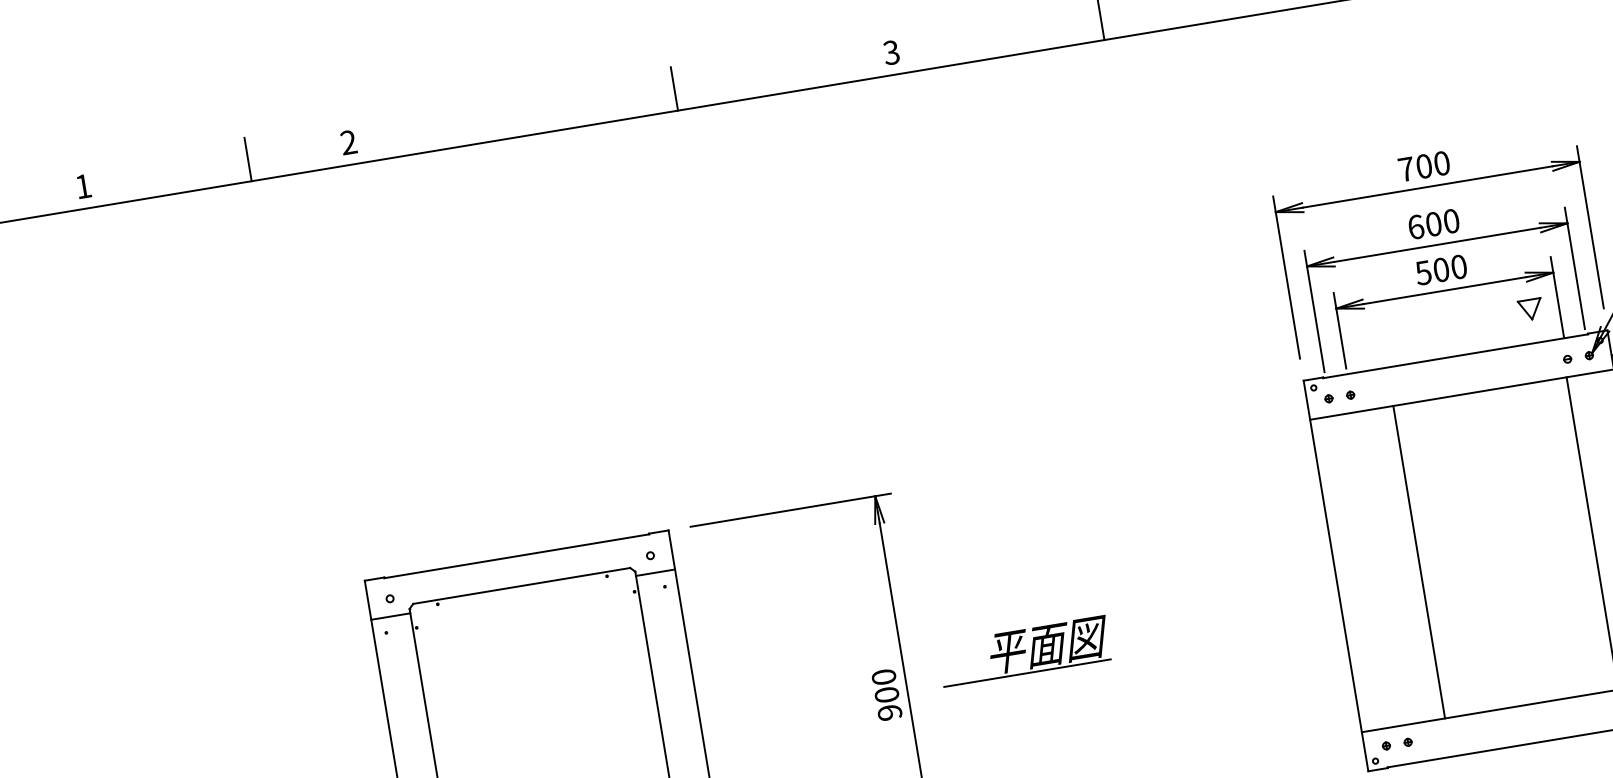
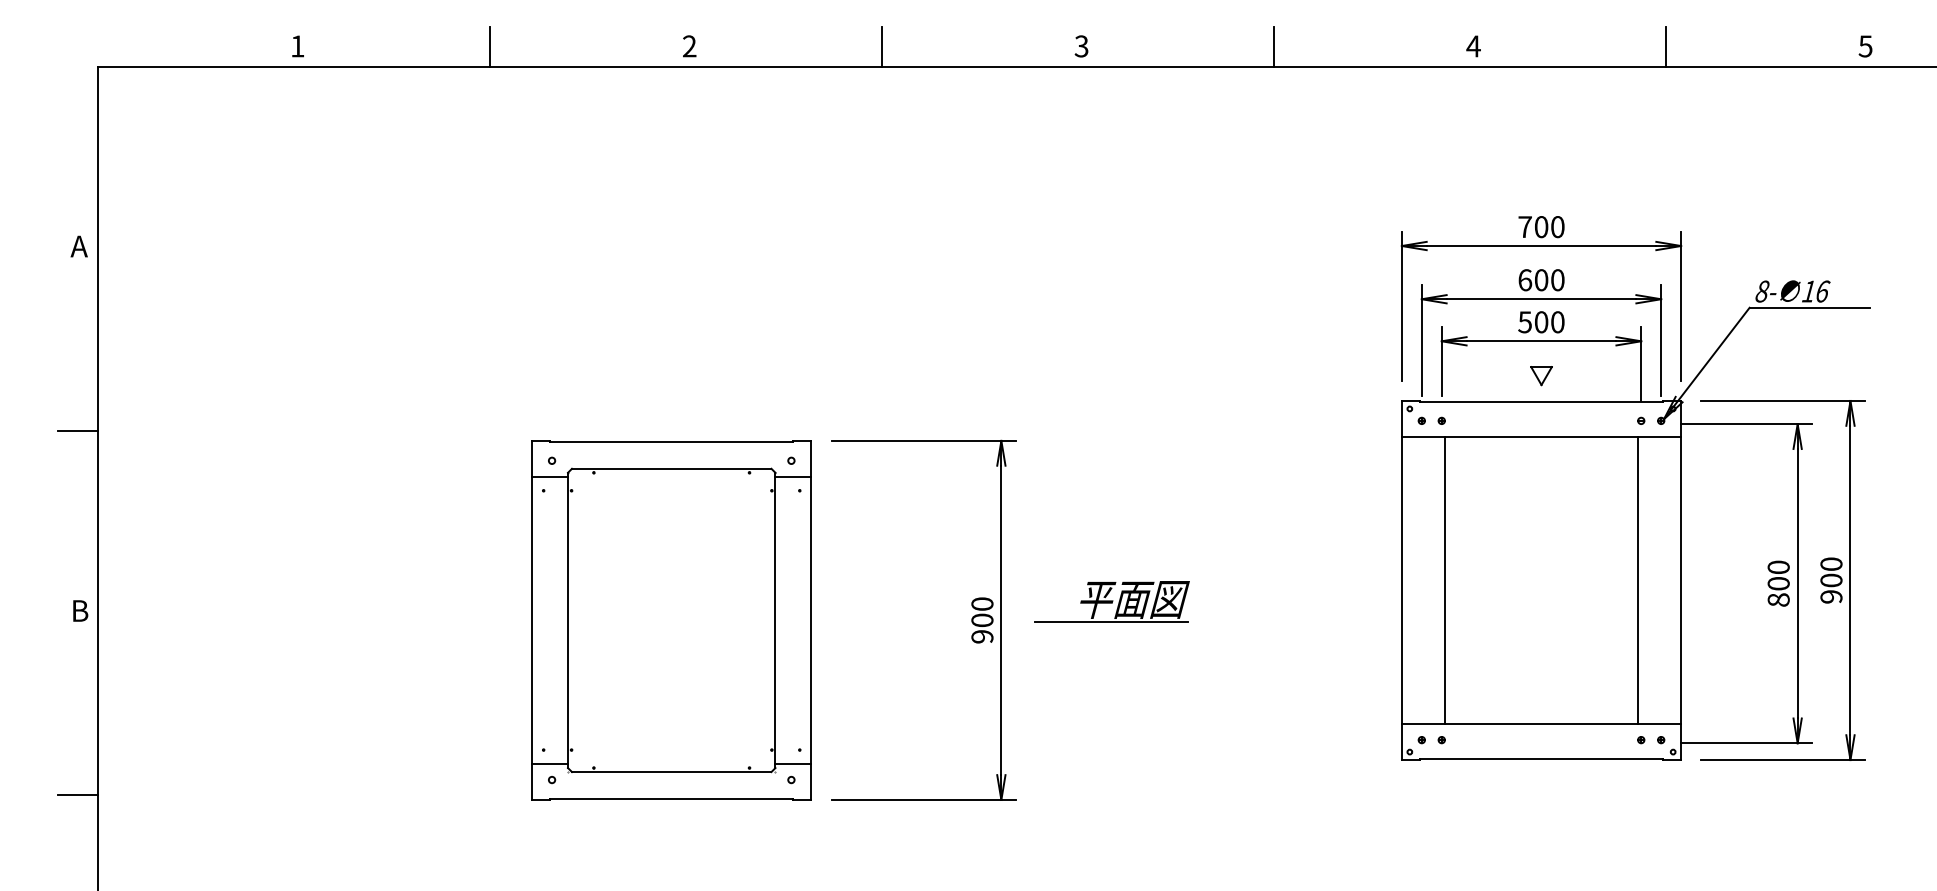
text: (348, 142) -> (689, 46), moved
text: (83, 186) -> (297, 46), moved
part: (1530, 310) -> (1541, 376), moved
line: (1419, 562) -> (1445, 580), moved

